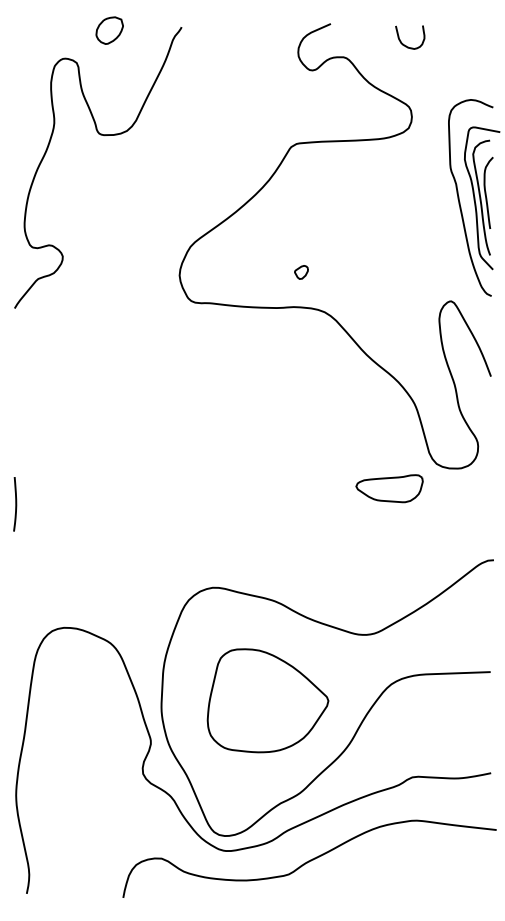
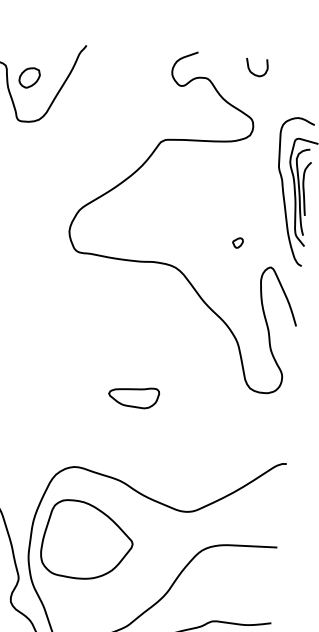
part: (109, 30) -> (29, 77), moved
part: (301, 272) -> (237, 243), moved
part: (389, 488) -> (133, 397), moved
part: (267, 700) -> (87, 540), moved

